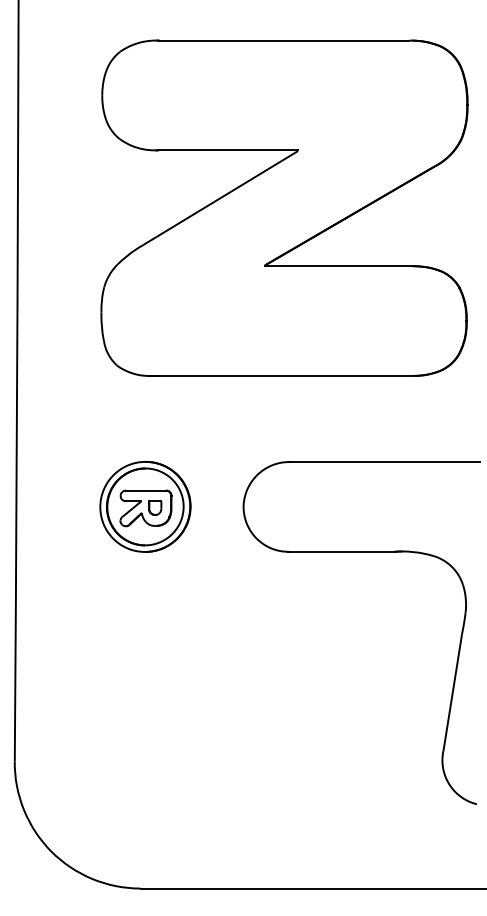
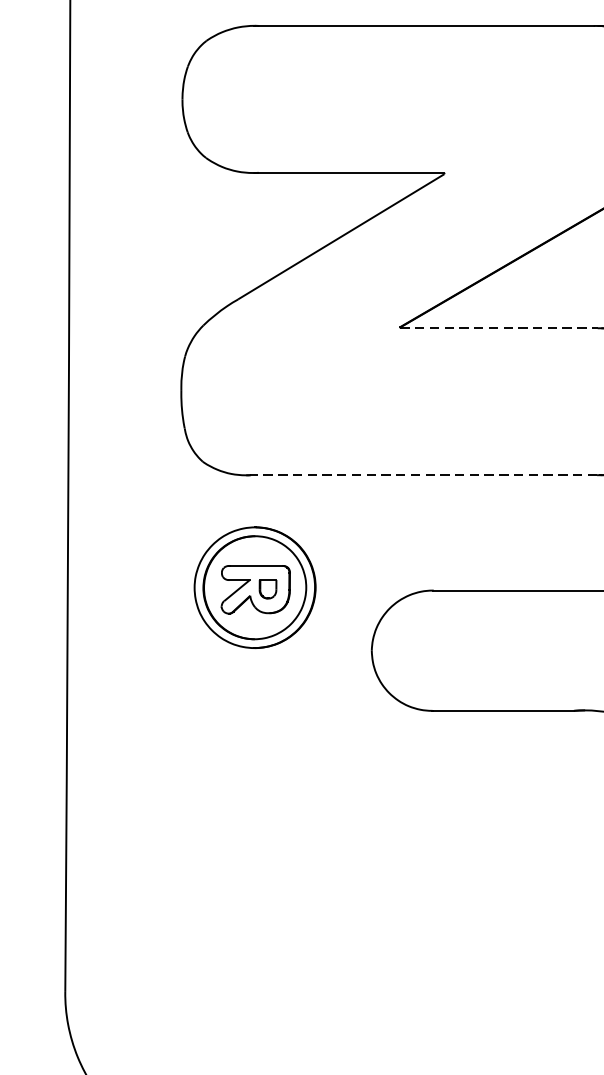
line: (338, 266) -> (498, 328), solid -> dashed
line: (281, 375) -> (422, 474), solid -> dashed
part: (145, 506) -> (255, 587), moved

